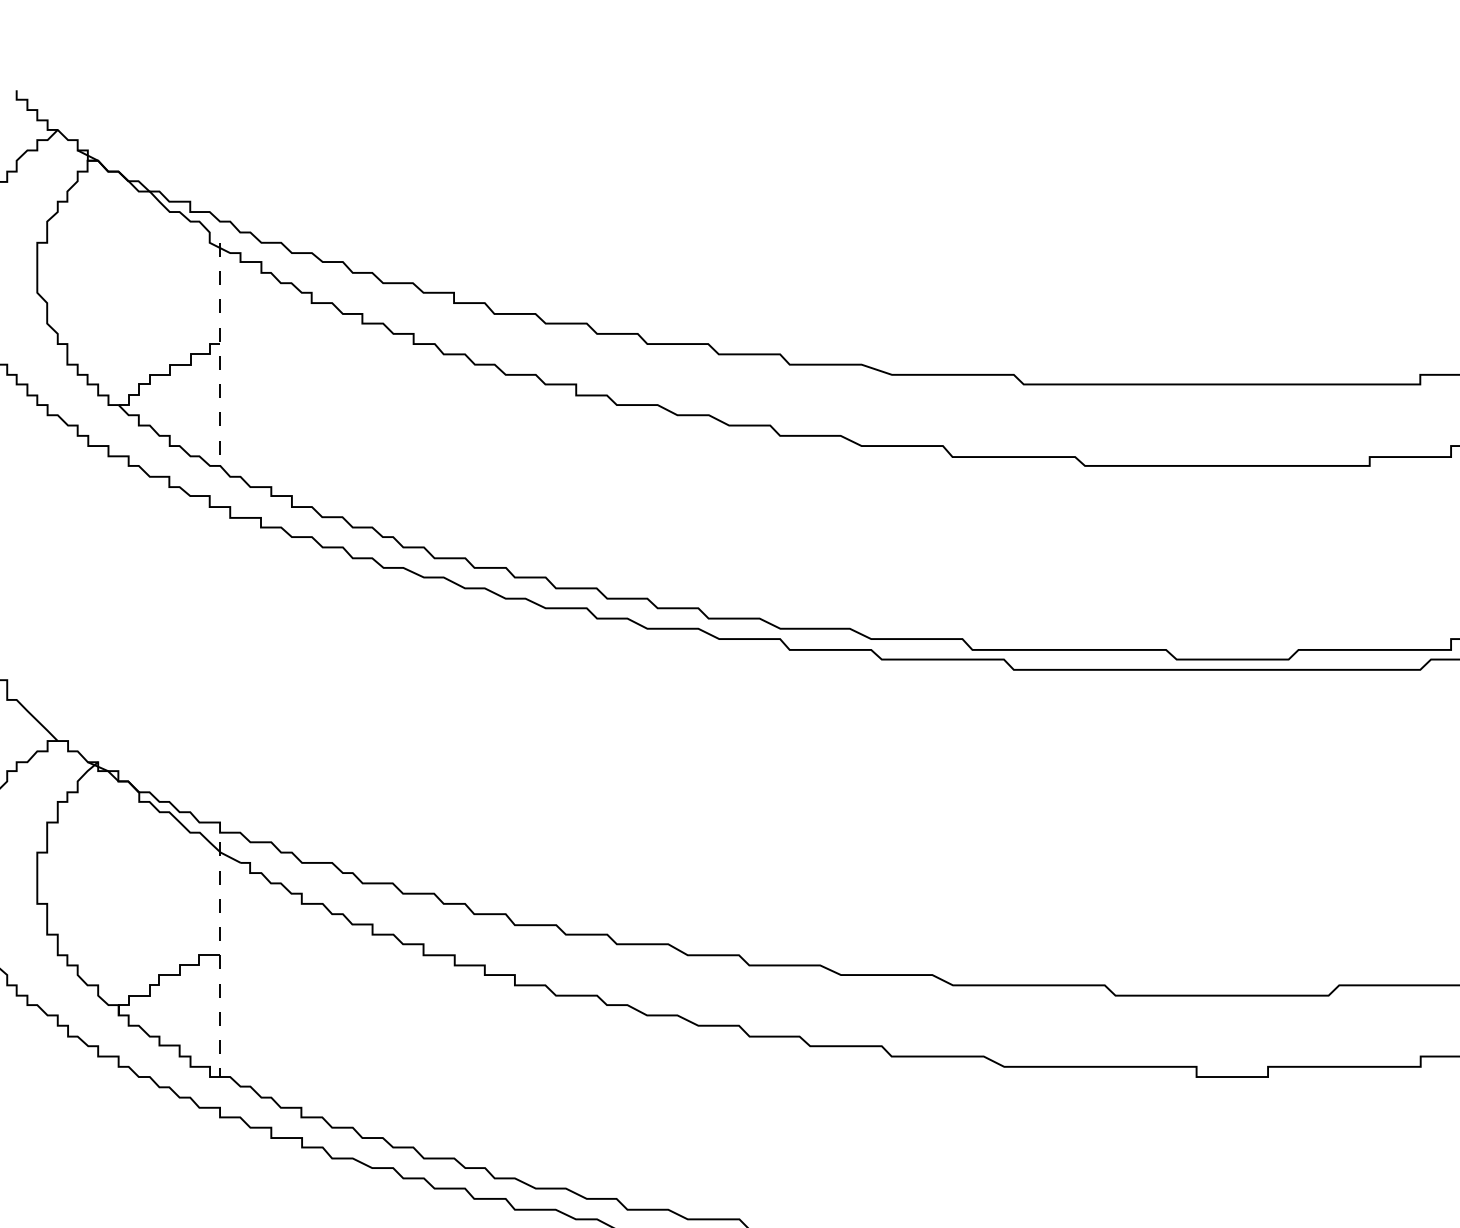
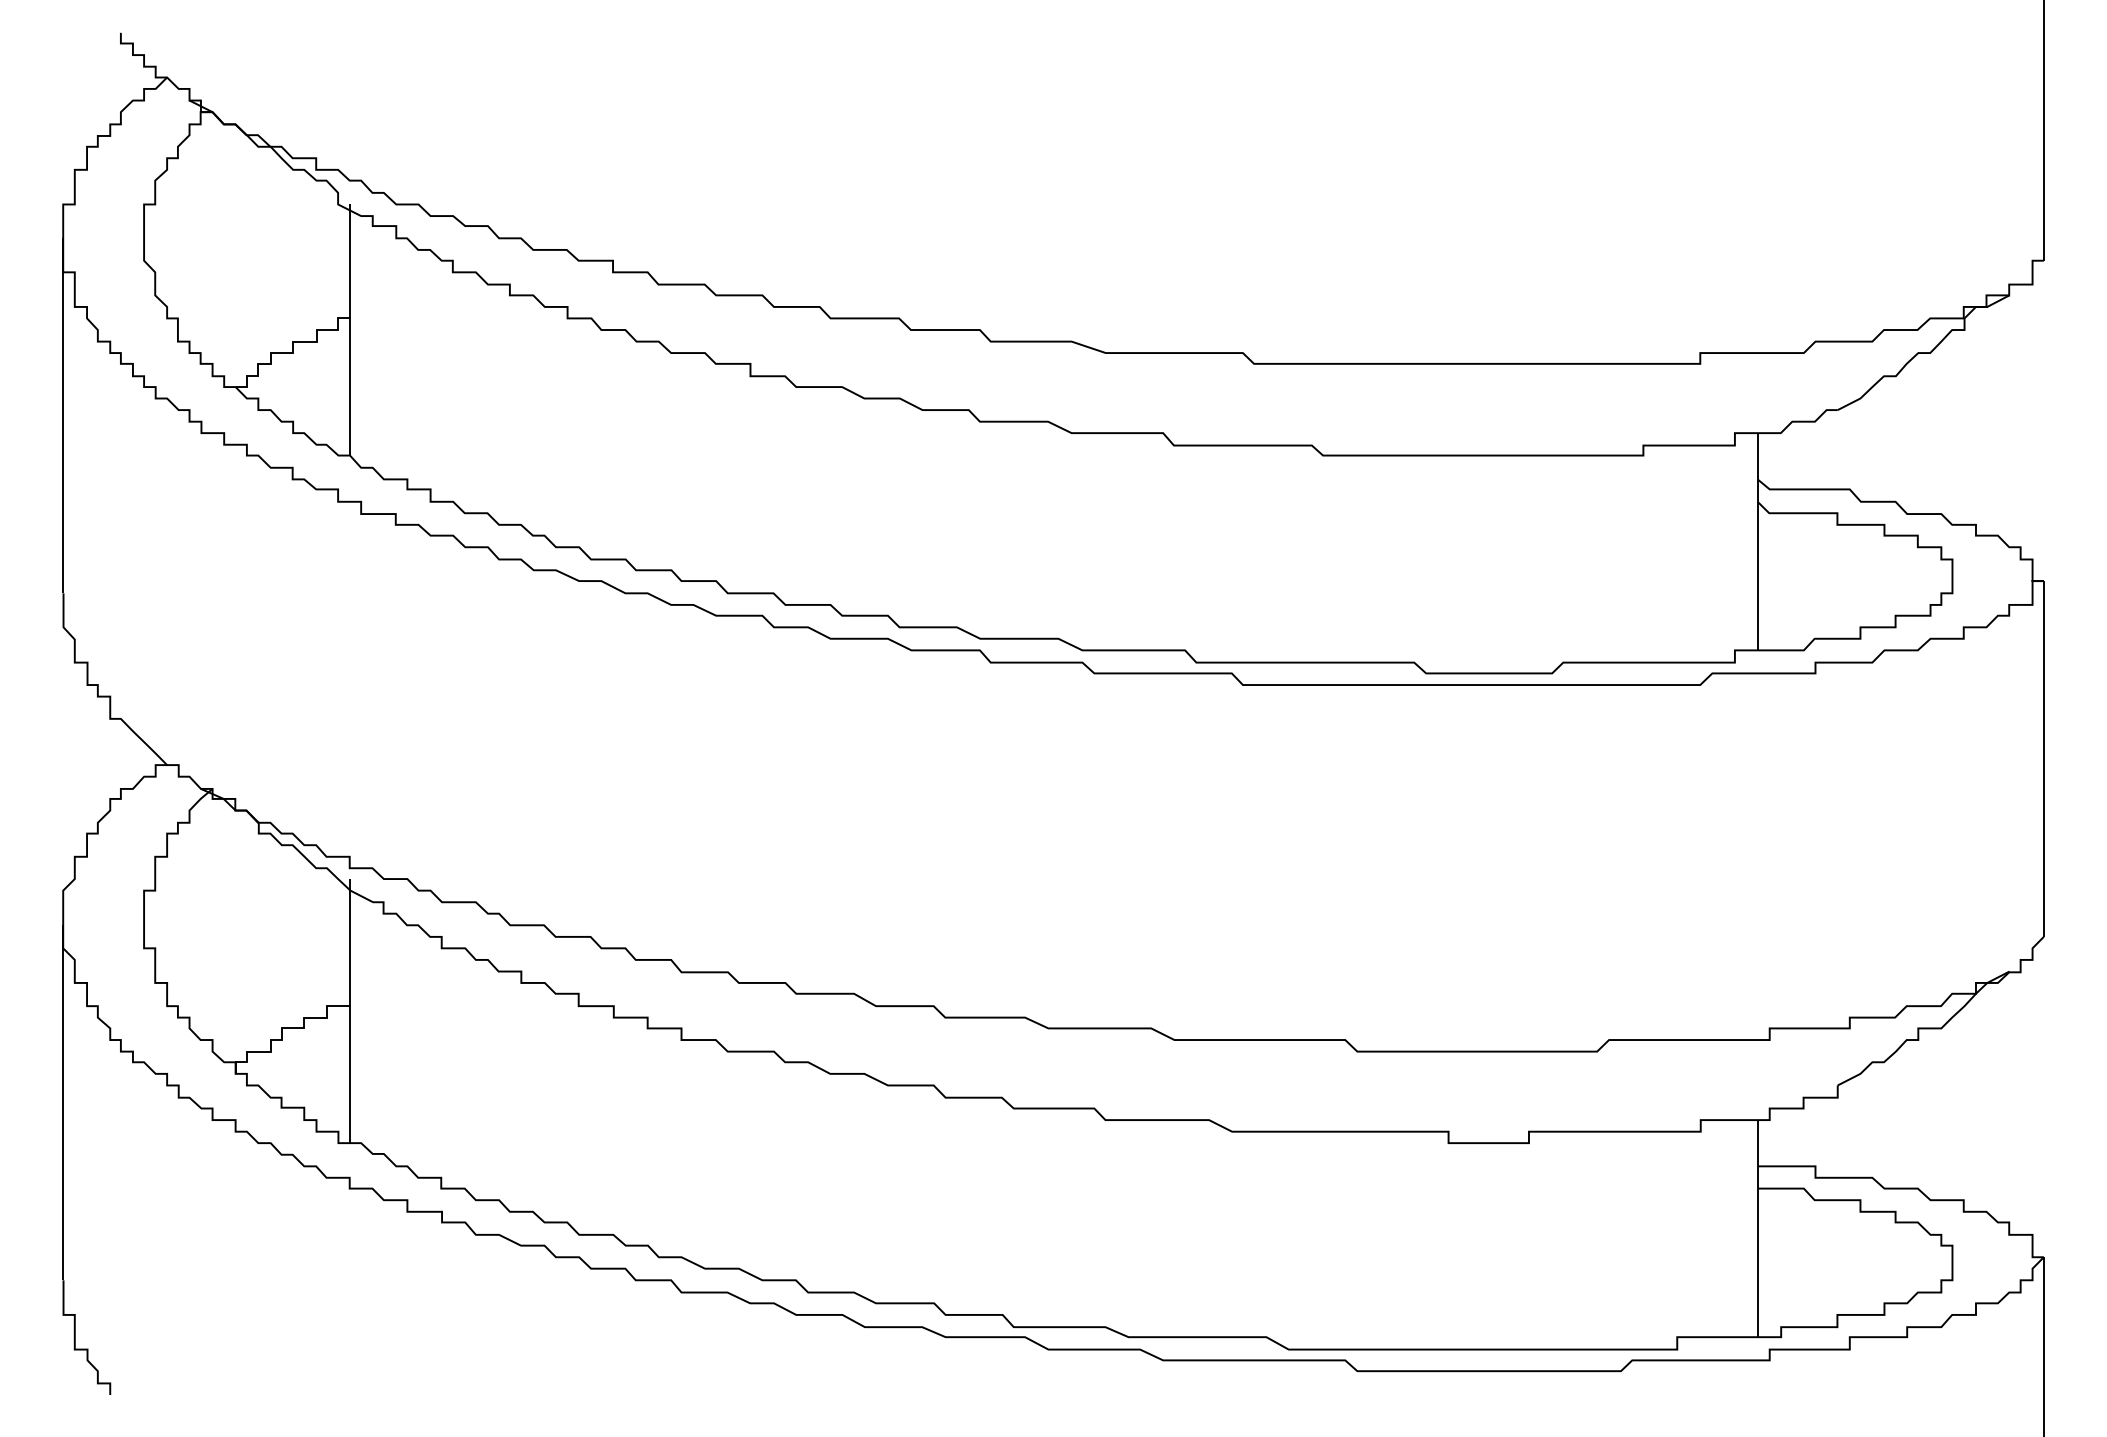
line: (220, 354) -> (350, 330), dashed -> solid
line: (220, 960) -> (350, 1011), dashed -> solid

